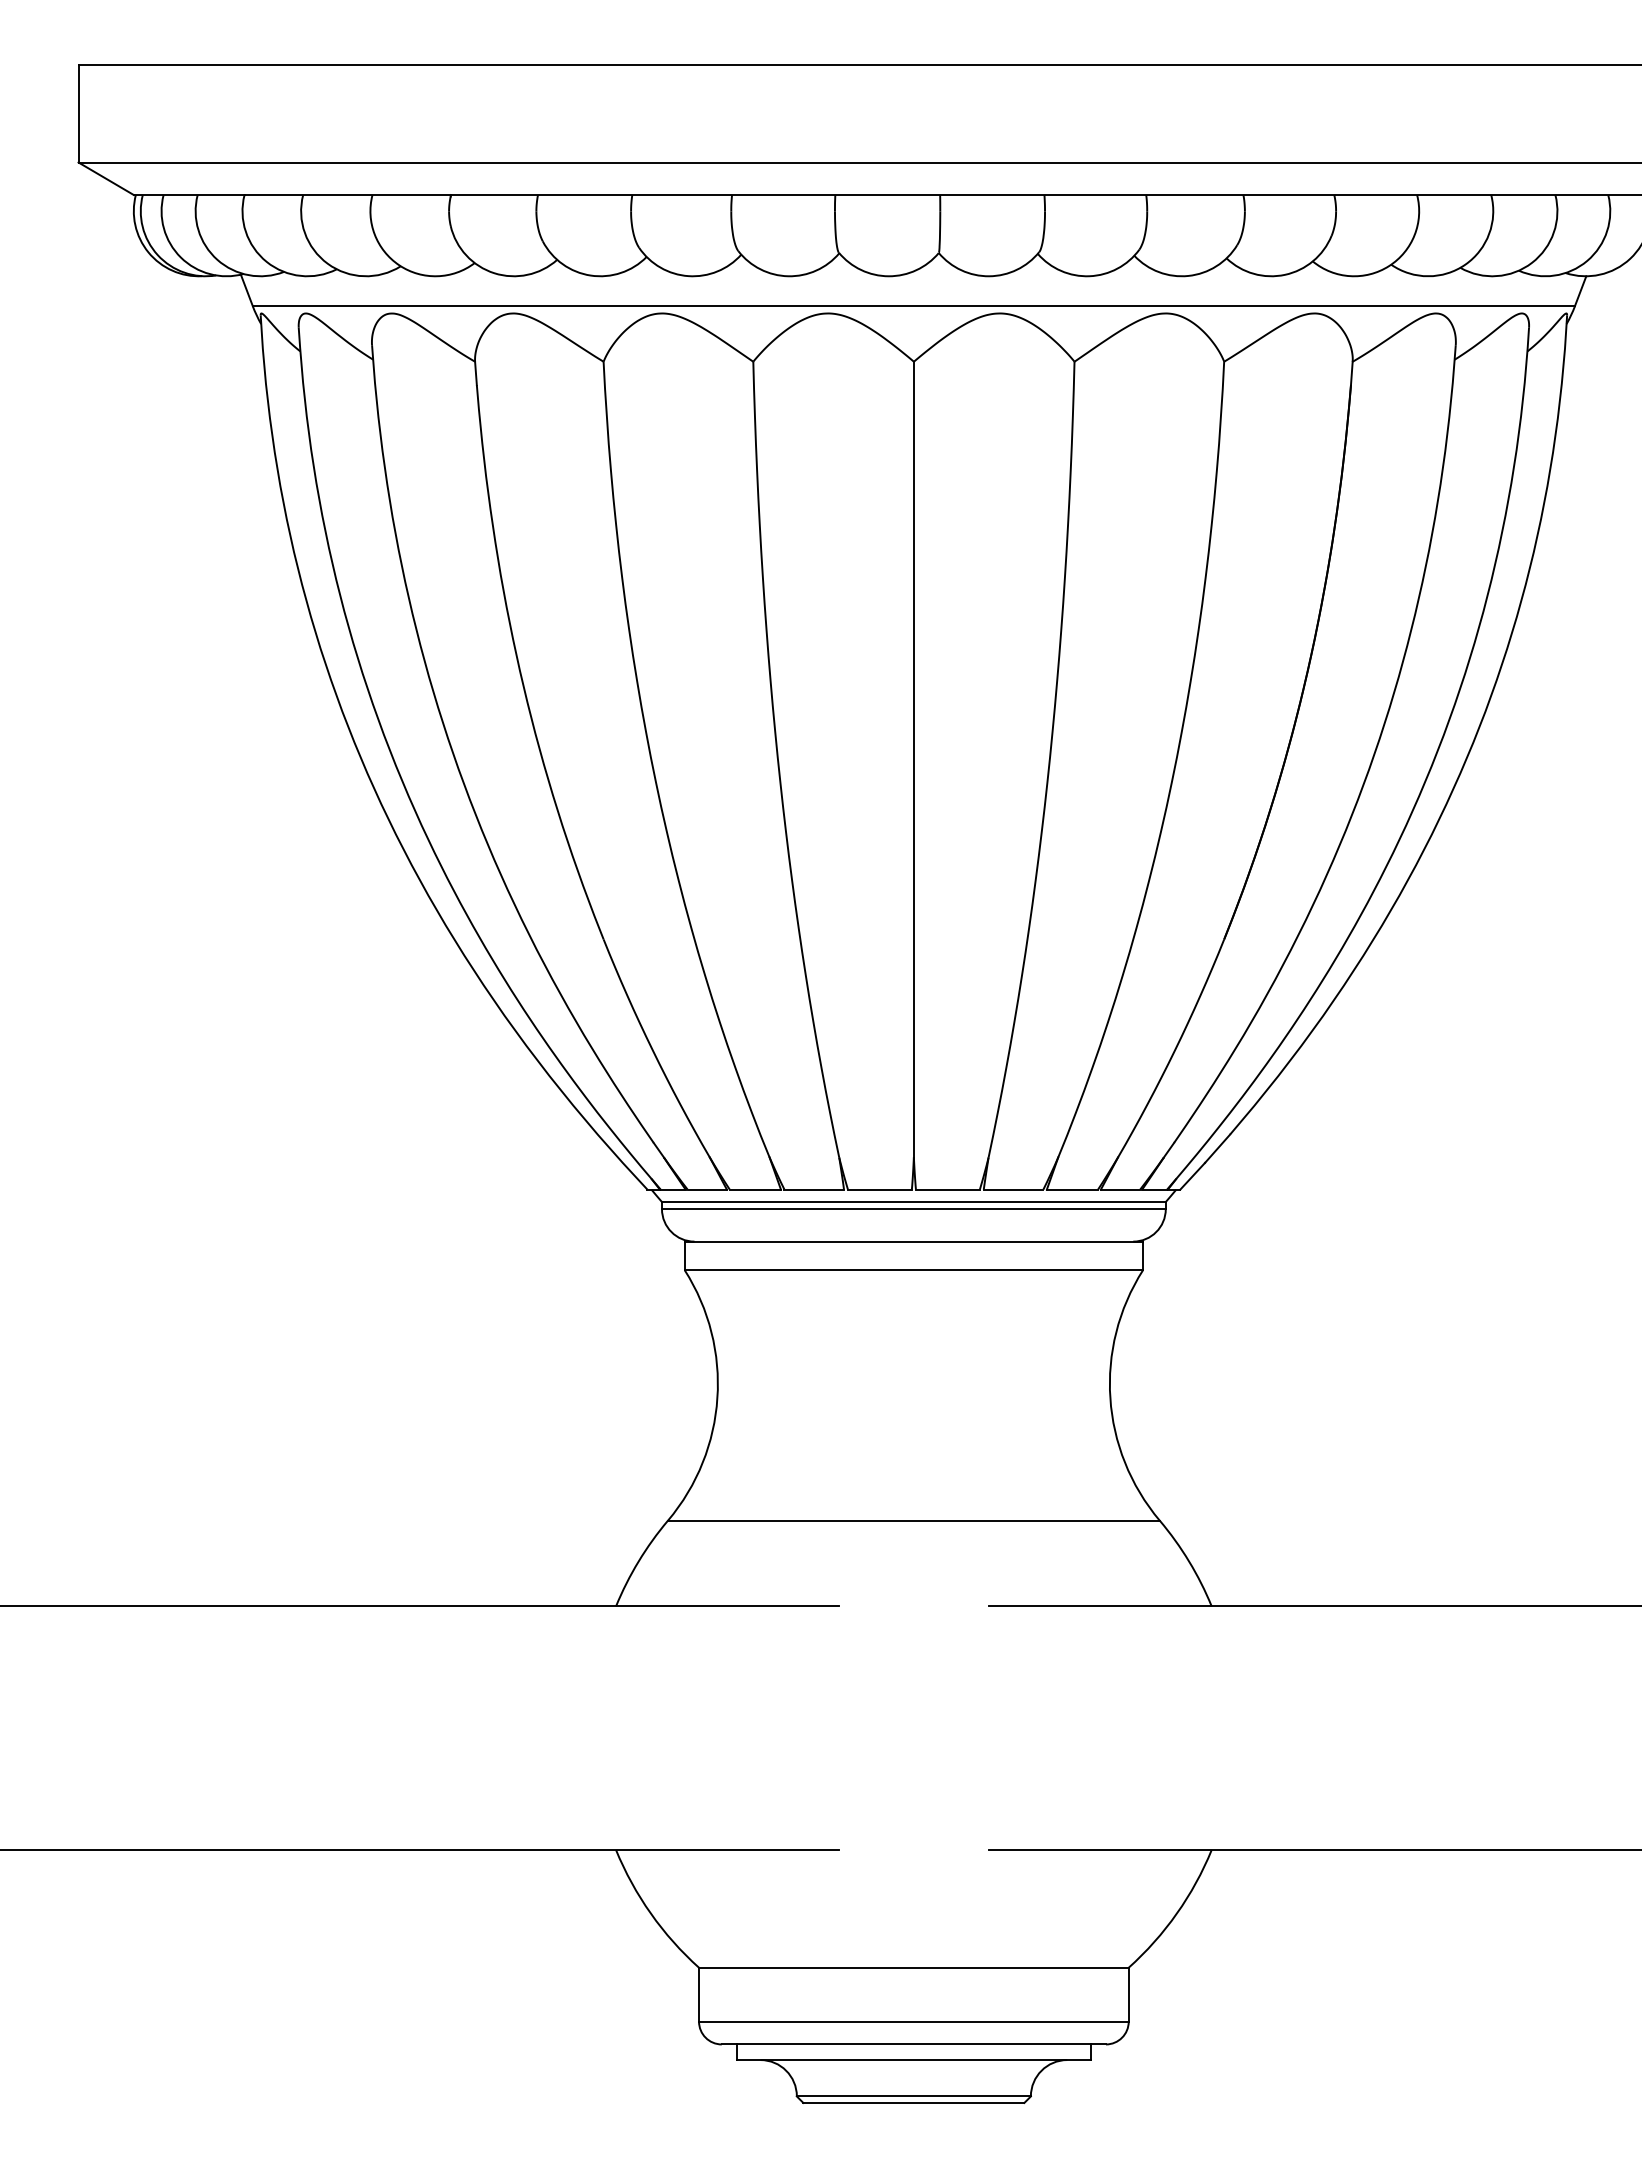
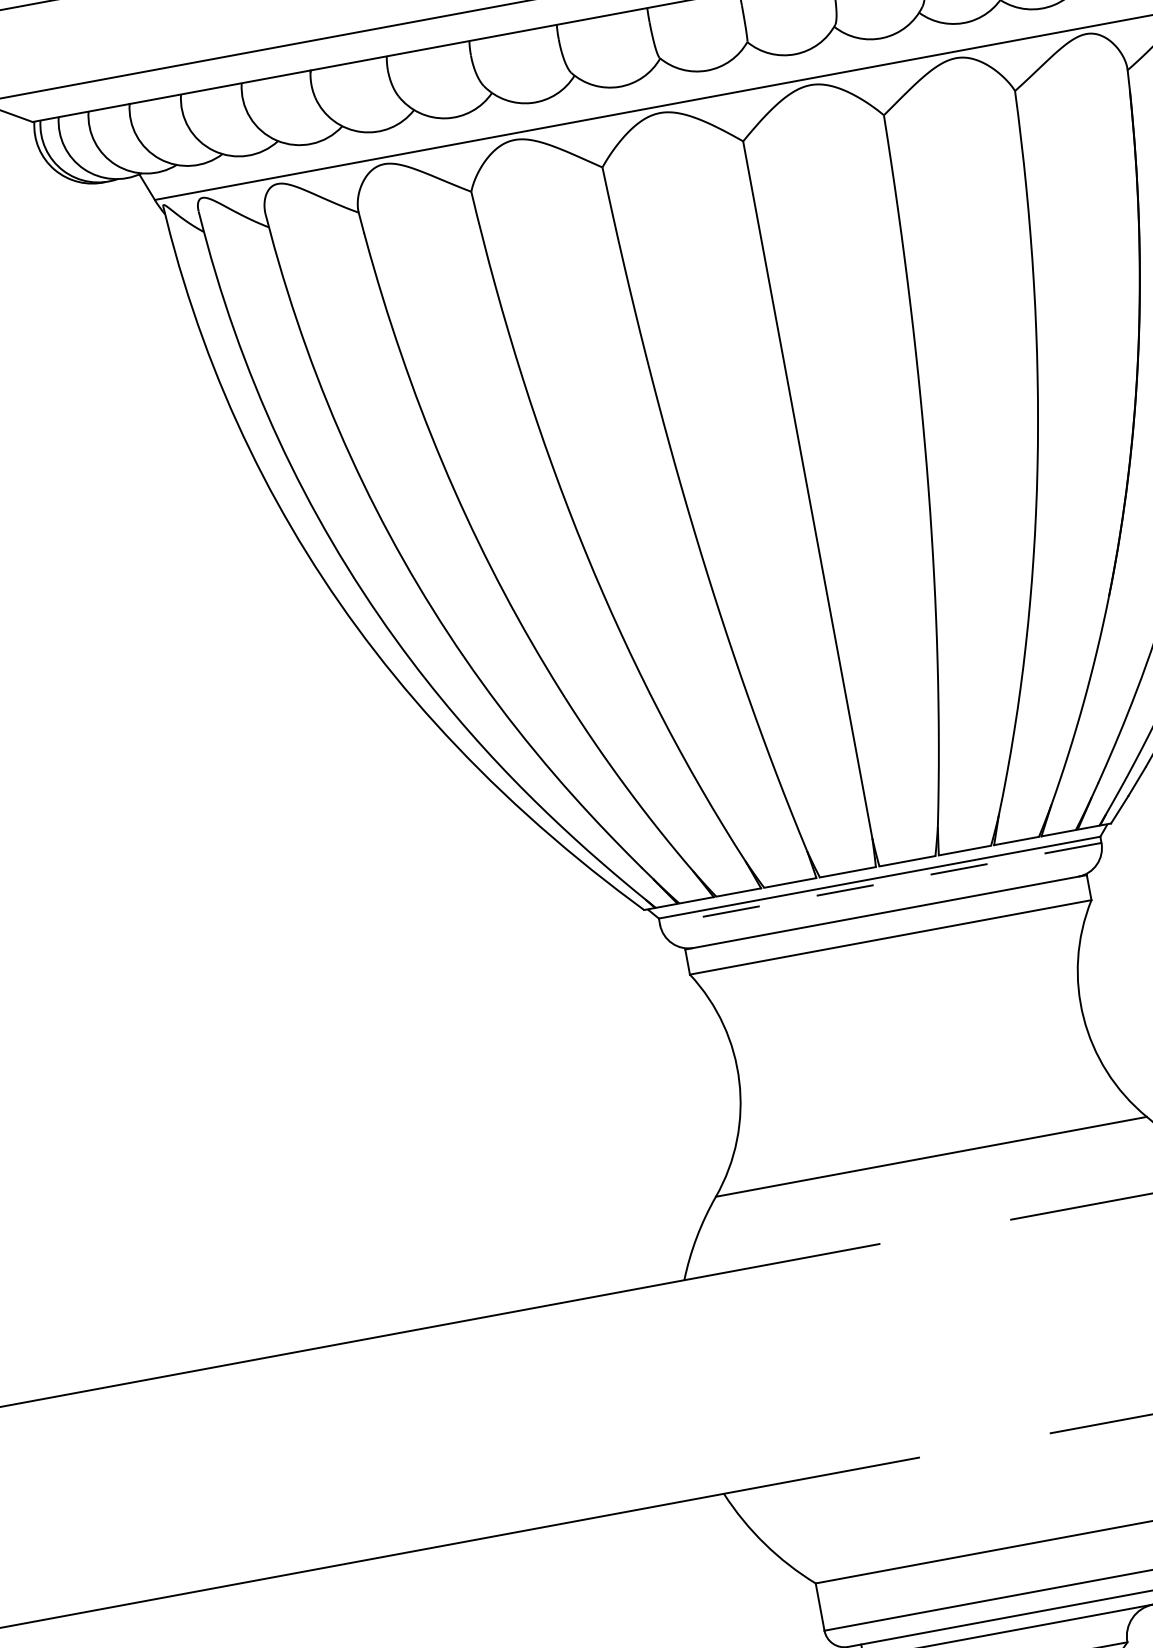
line: (913, 1209) -> (880, 884), solid -> dashed

